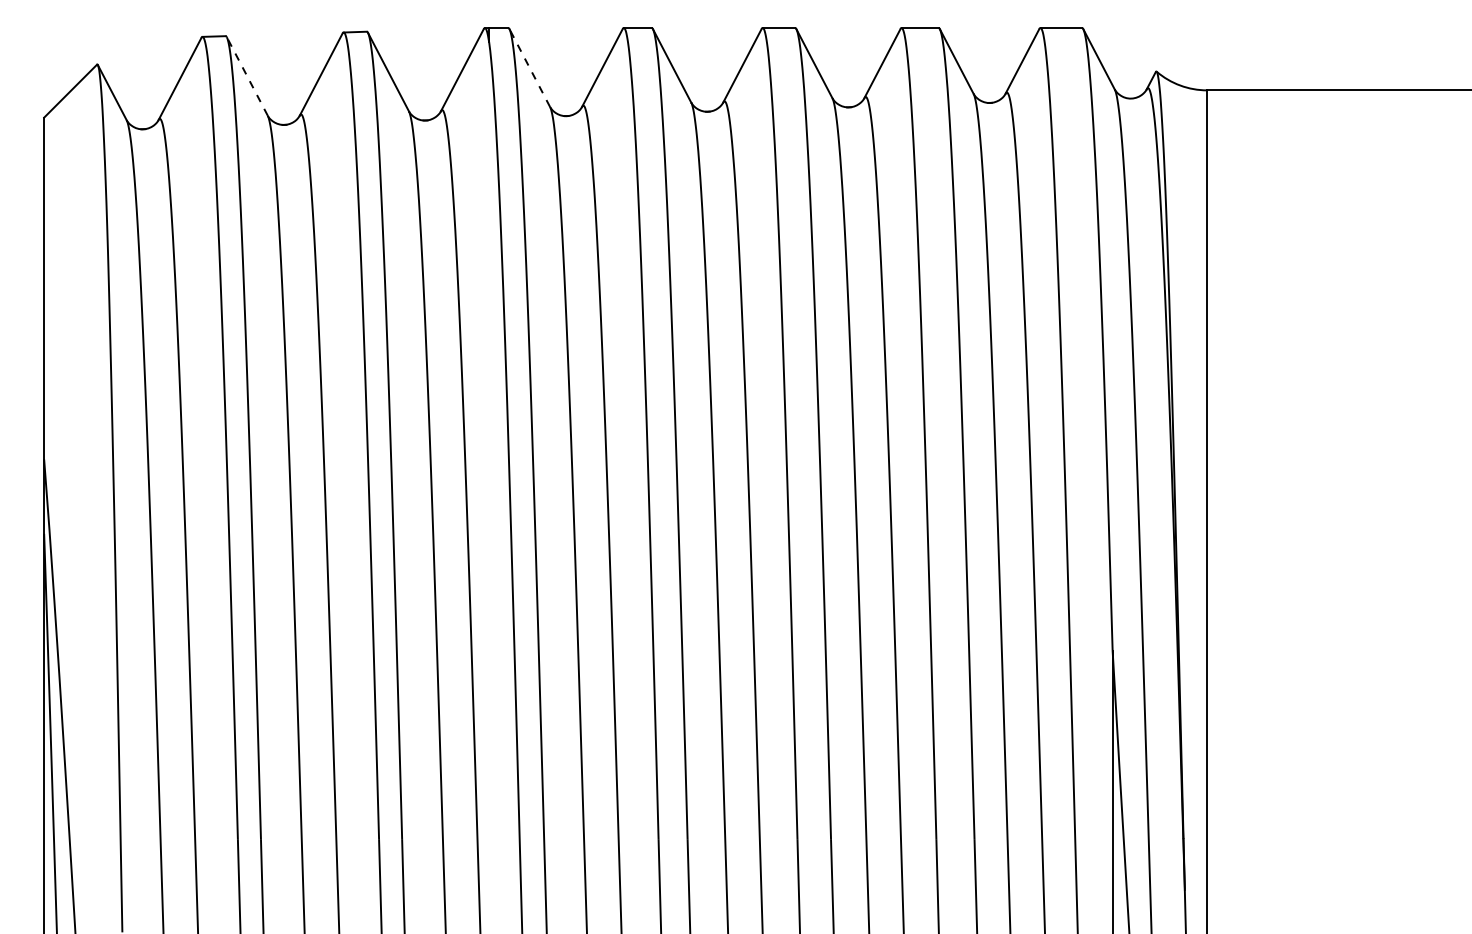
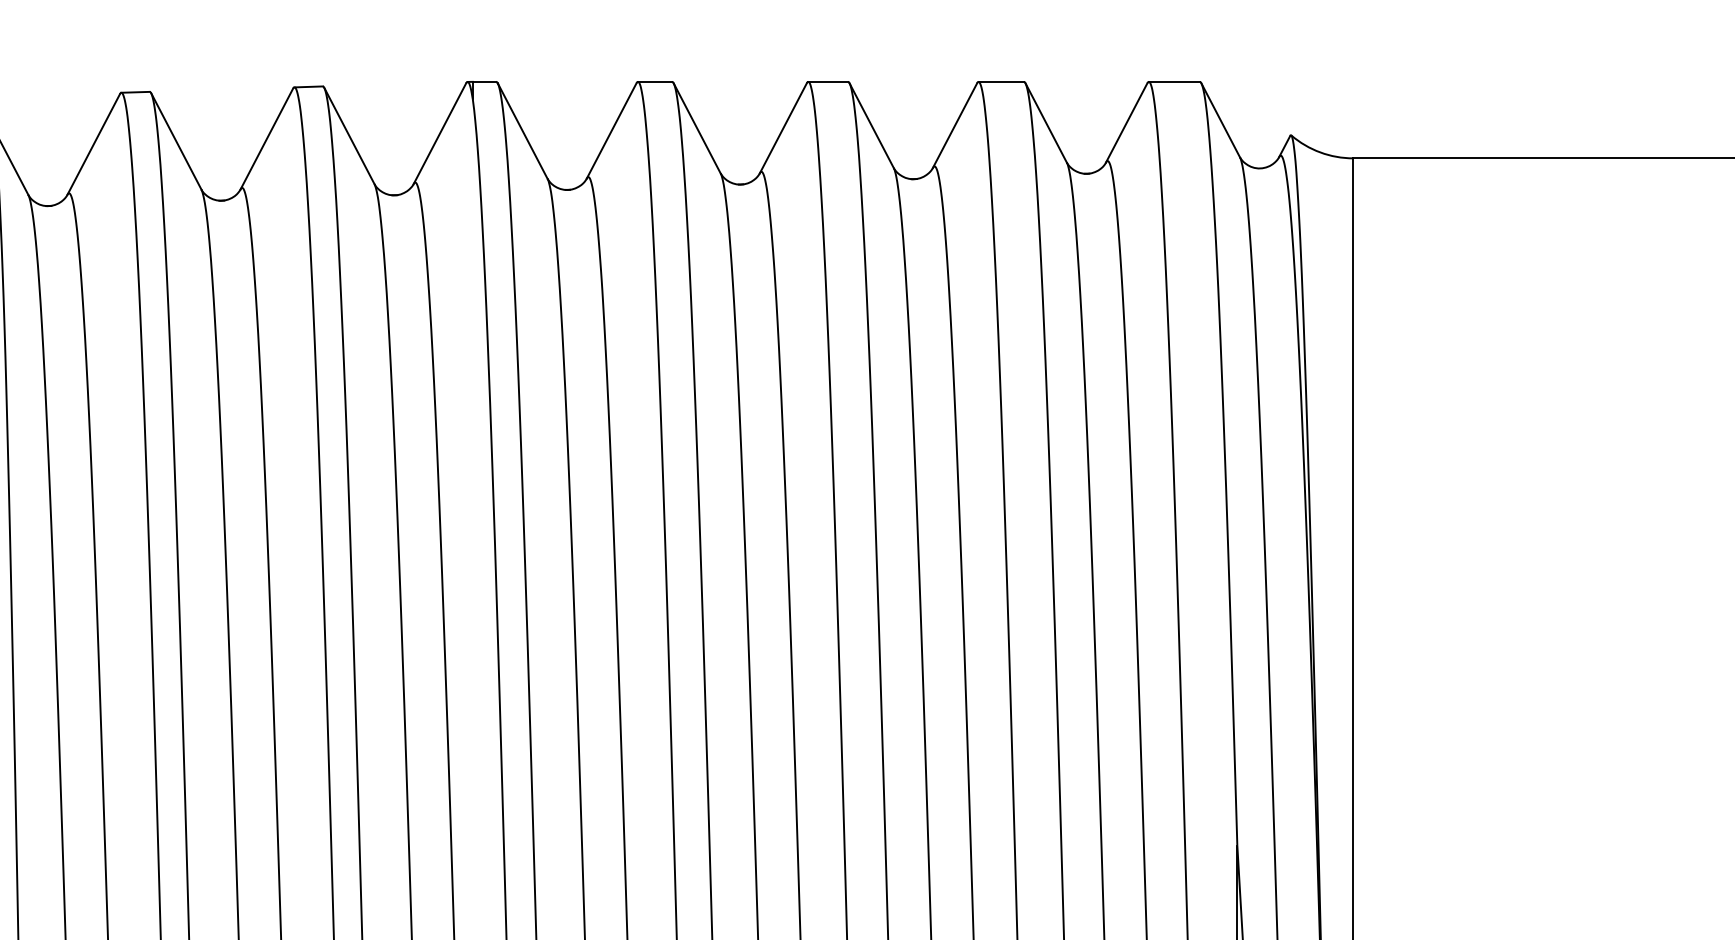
line: (529, 68) -> (522, 131), dashed -> solid
line: (247, 76) -> (176, 141), dashed -> solid

